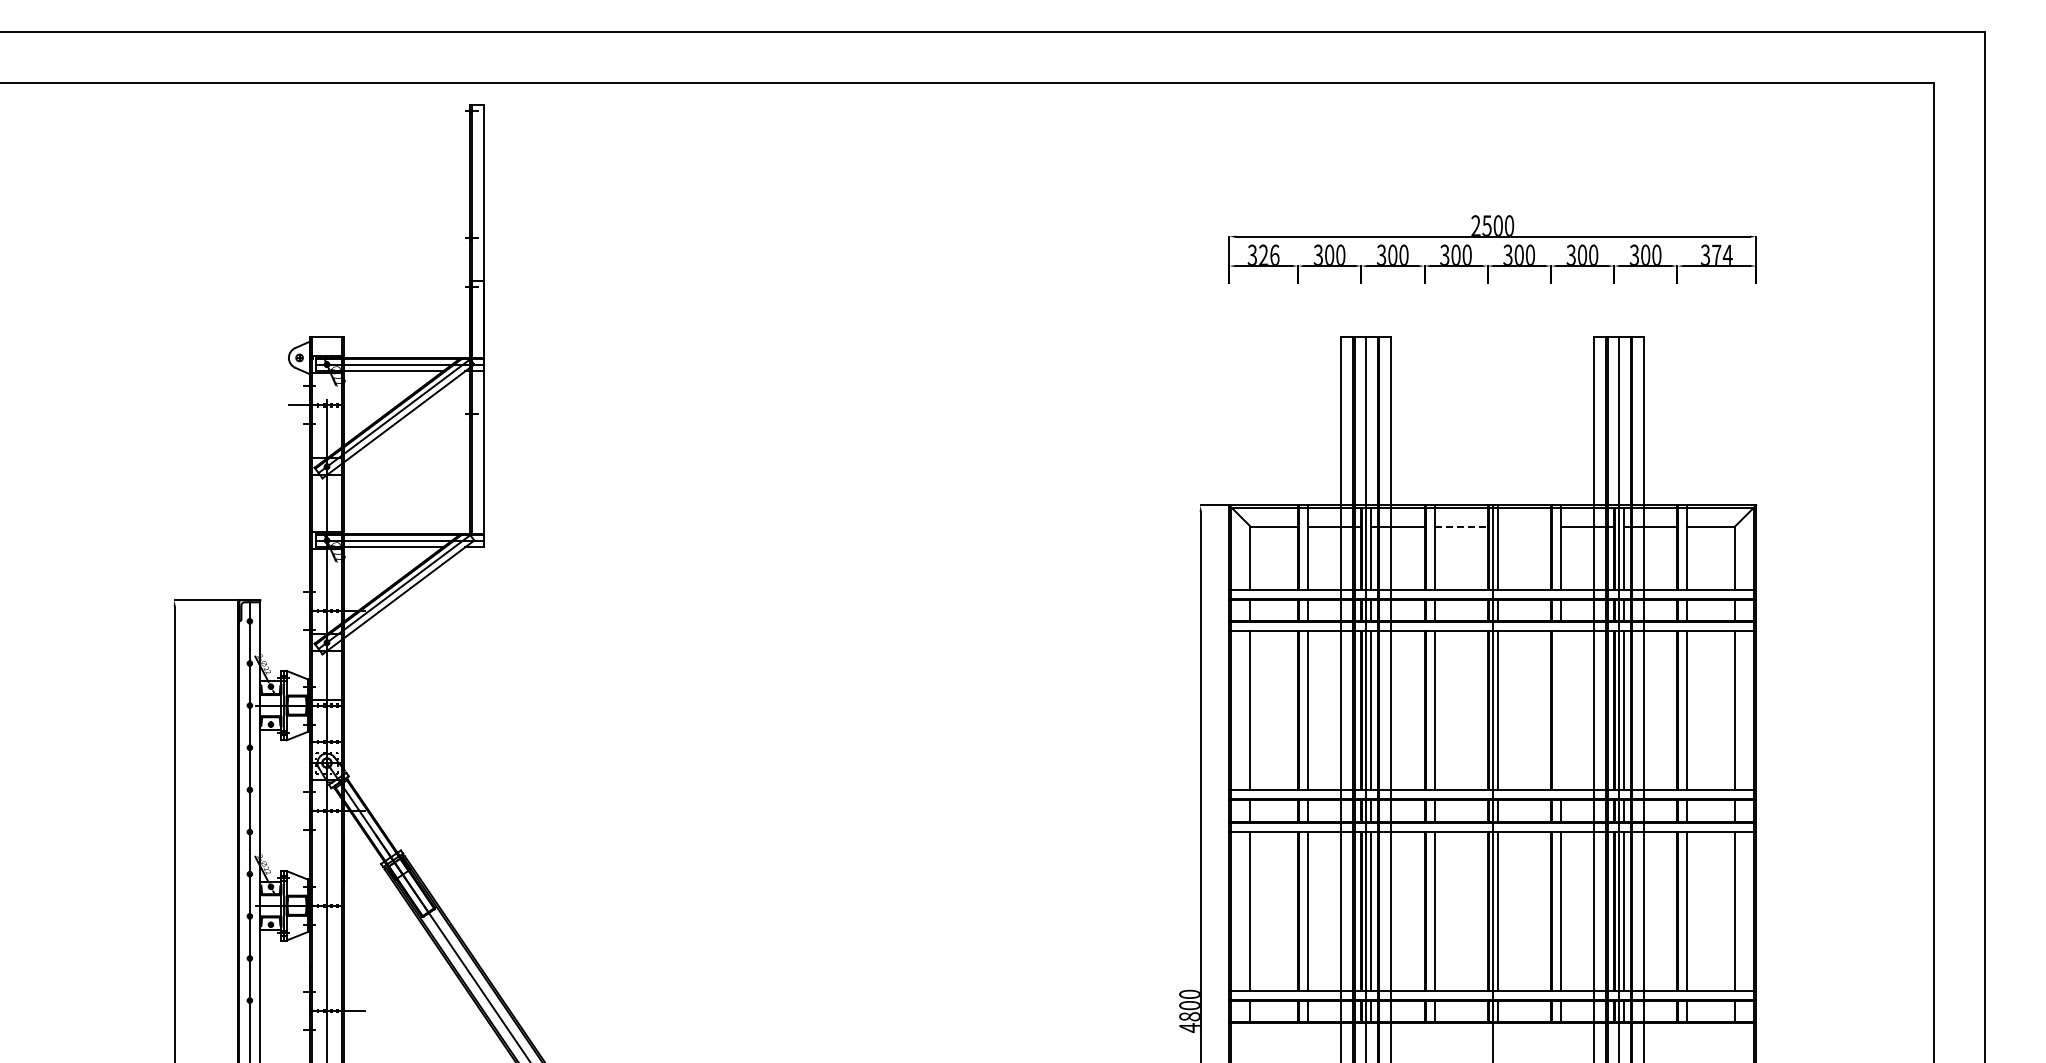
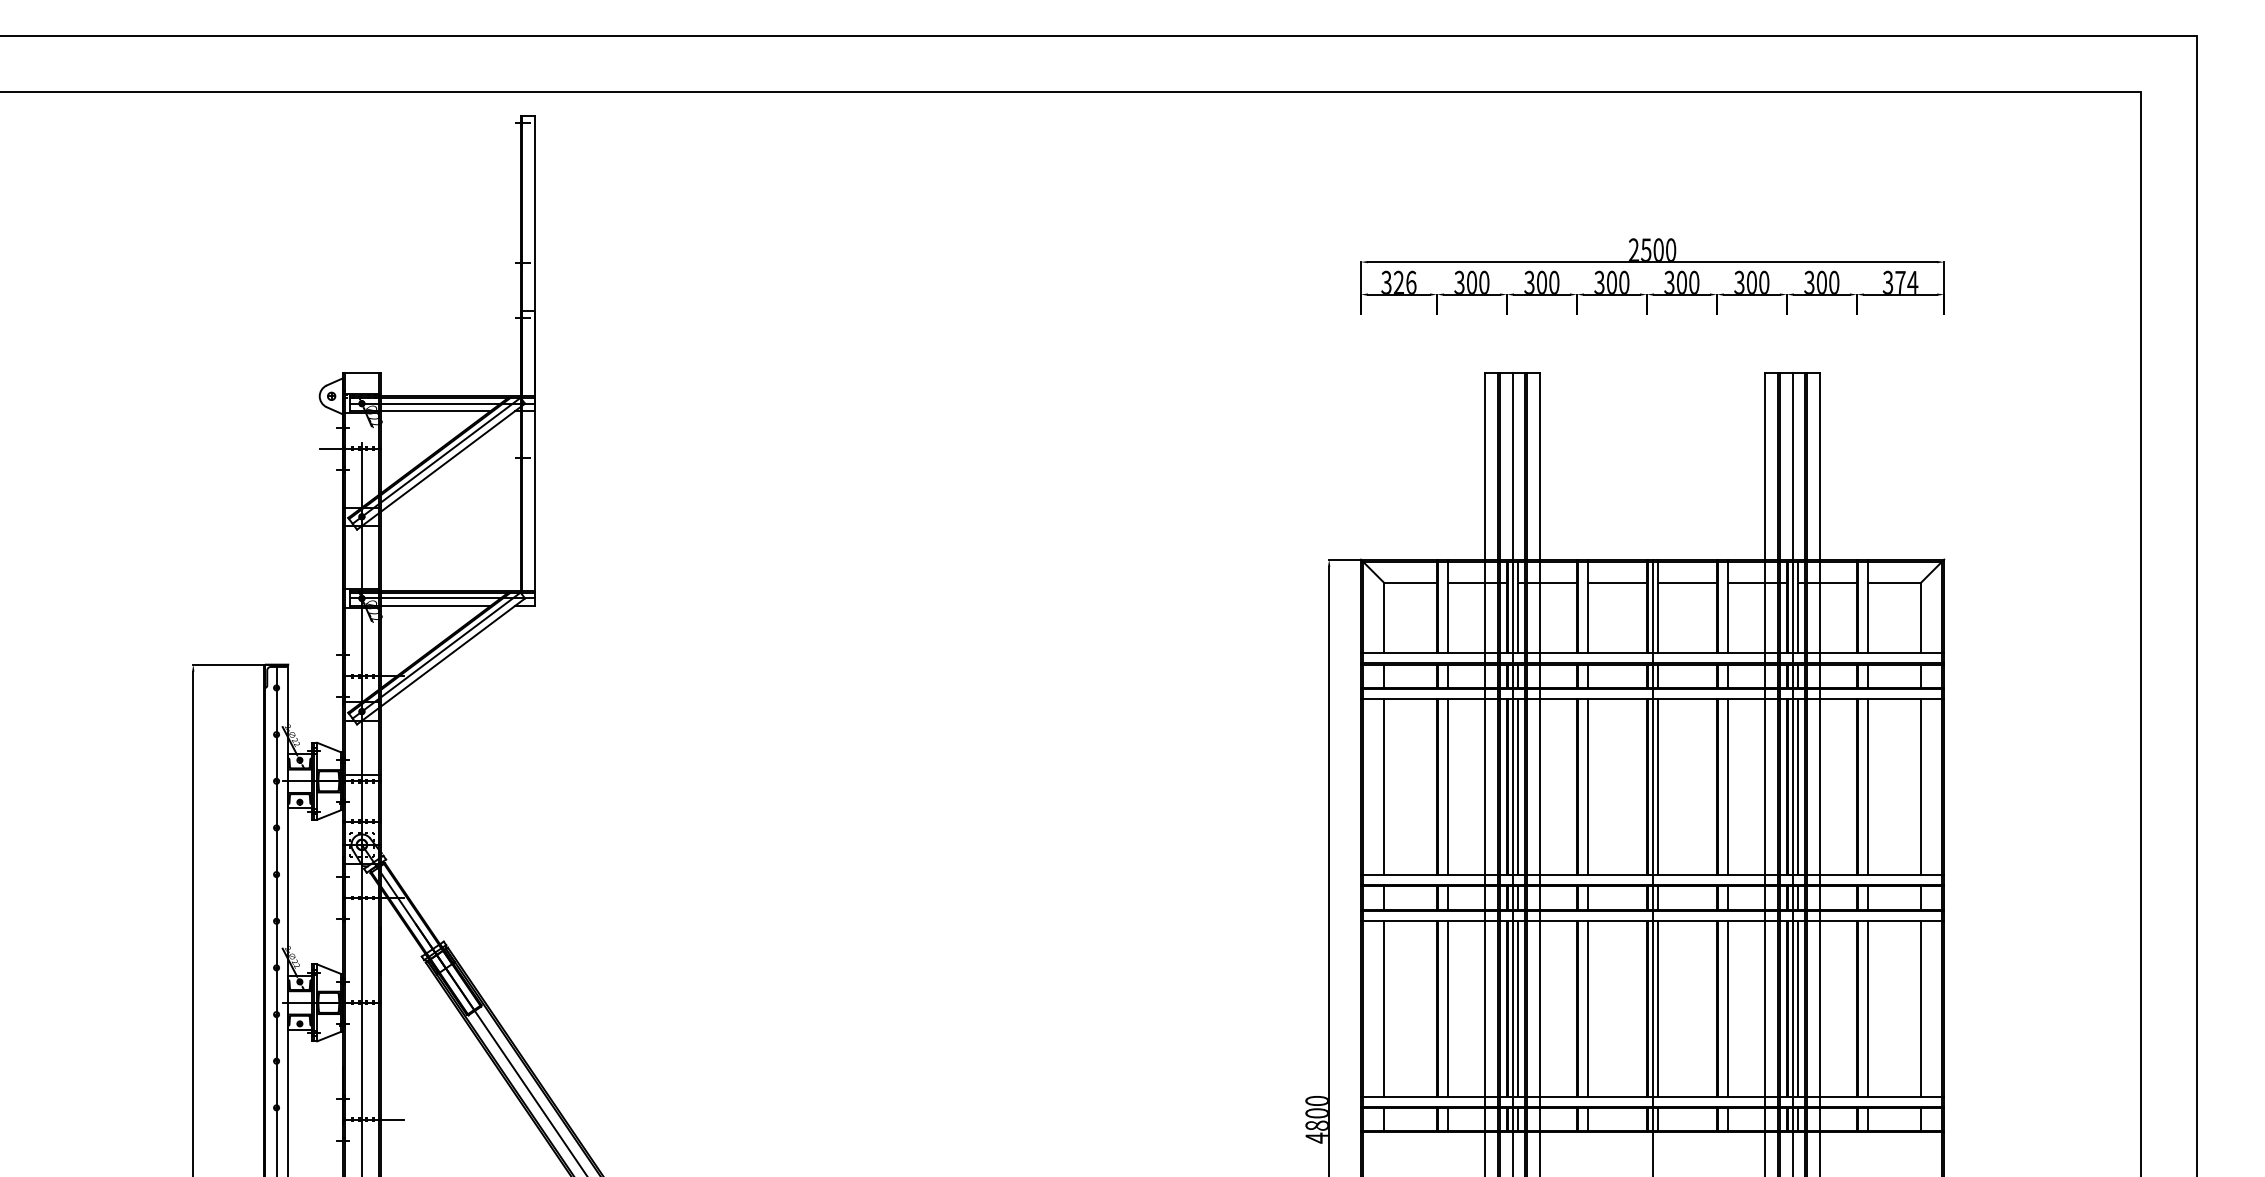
line: (1461, 526) -> (1617, 582), dashed -> solid
line: (1523, 526) -> (1686, 582), added
line: (1561, 710) -> (1728, 786), added

